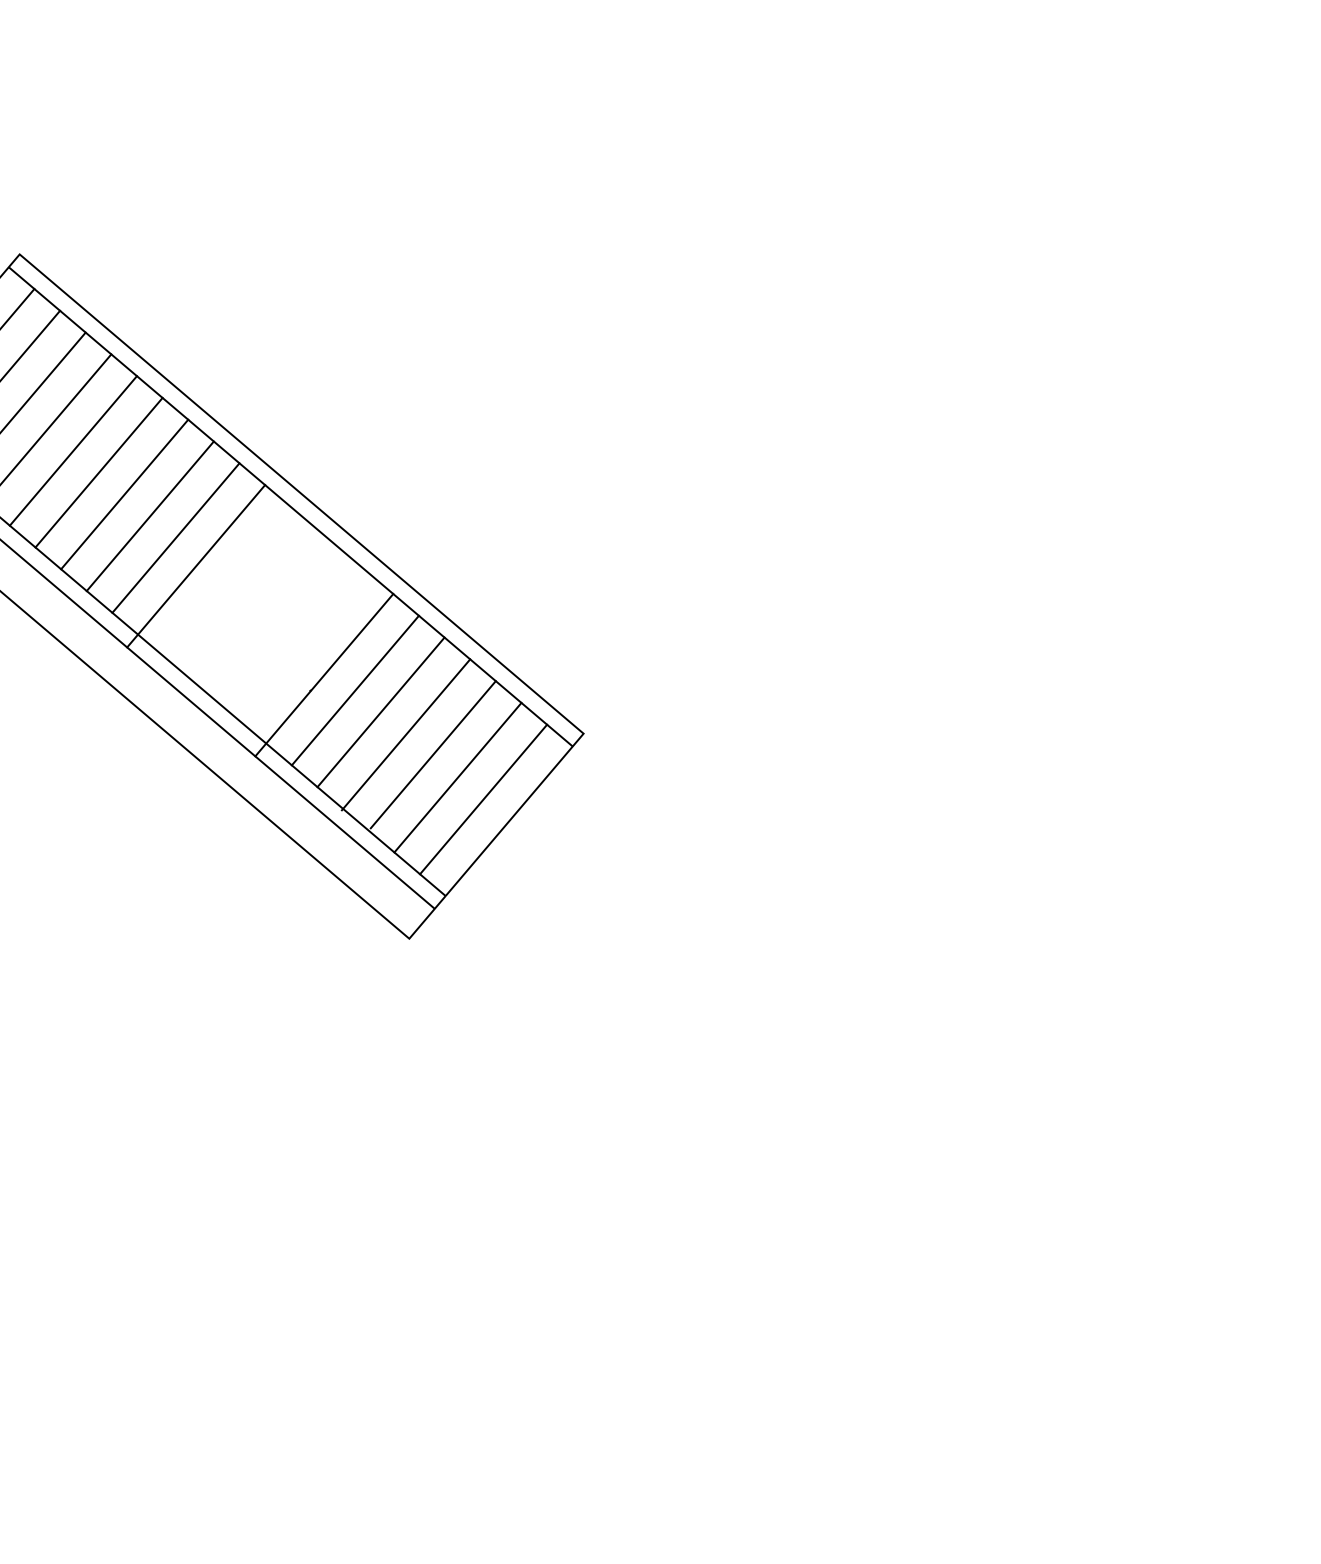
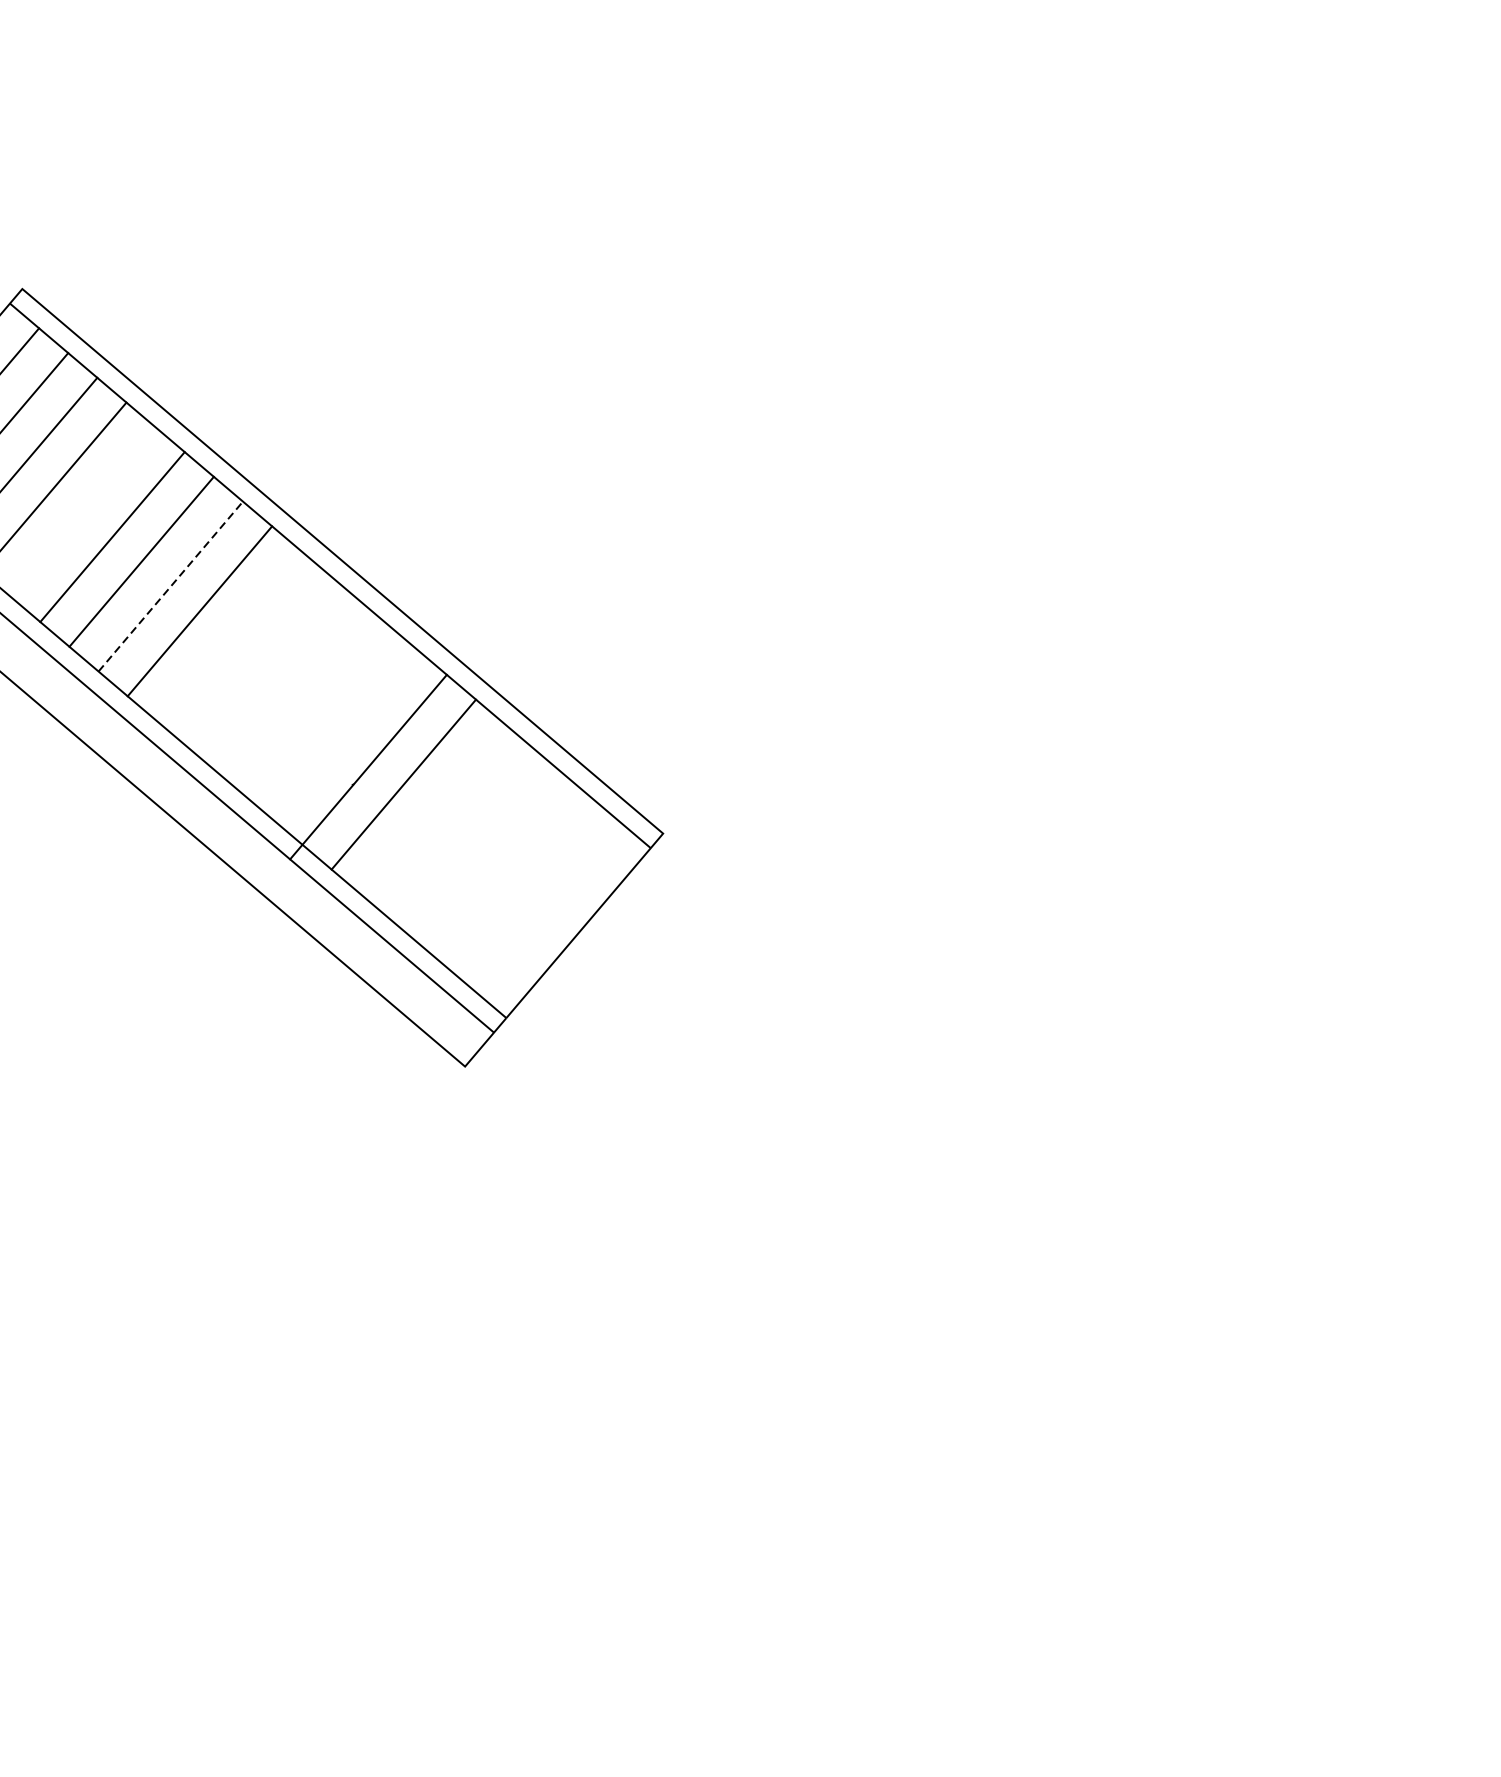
line: (72, 450) -> (82, 511), removed
line: (150, 515) -> (170, 585), solid -> dashed
line: (196, 566) -> (223, 643), removed
line: (380, 712) -> (432, 809), removed
line: (405, 734) -> (460, 834), removed
line: (432, 754) -> (491, 857), removed
line: (457, 777) -> (519, 883), removed
line: (483, 799) -> (549, 908), removed

